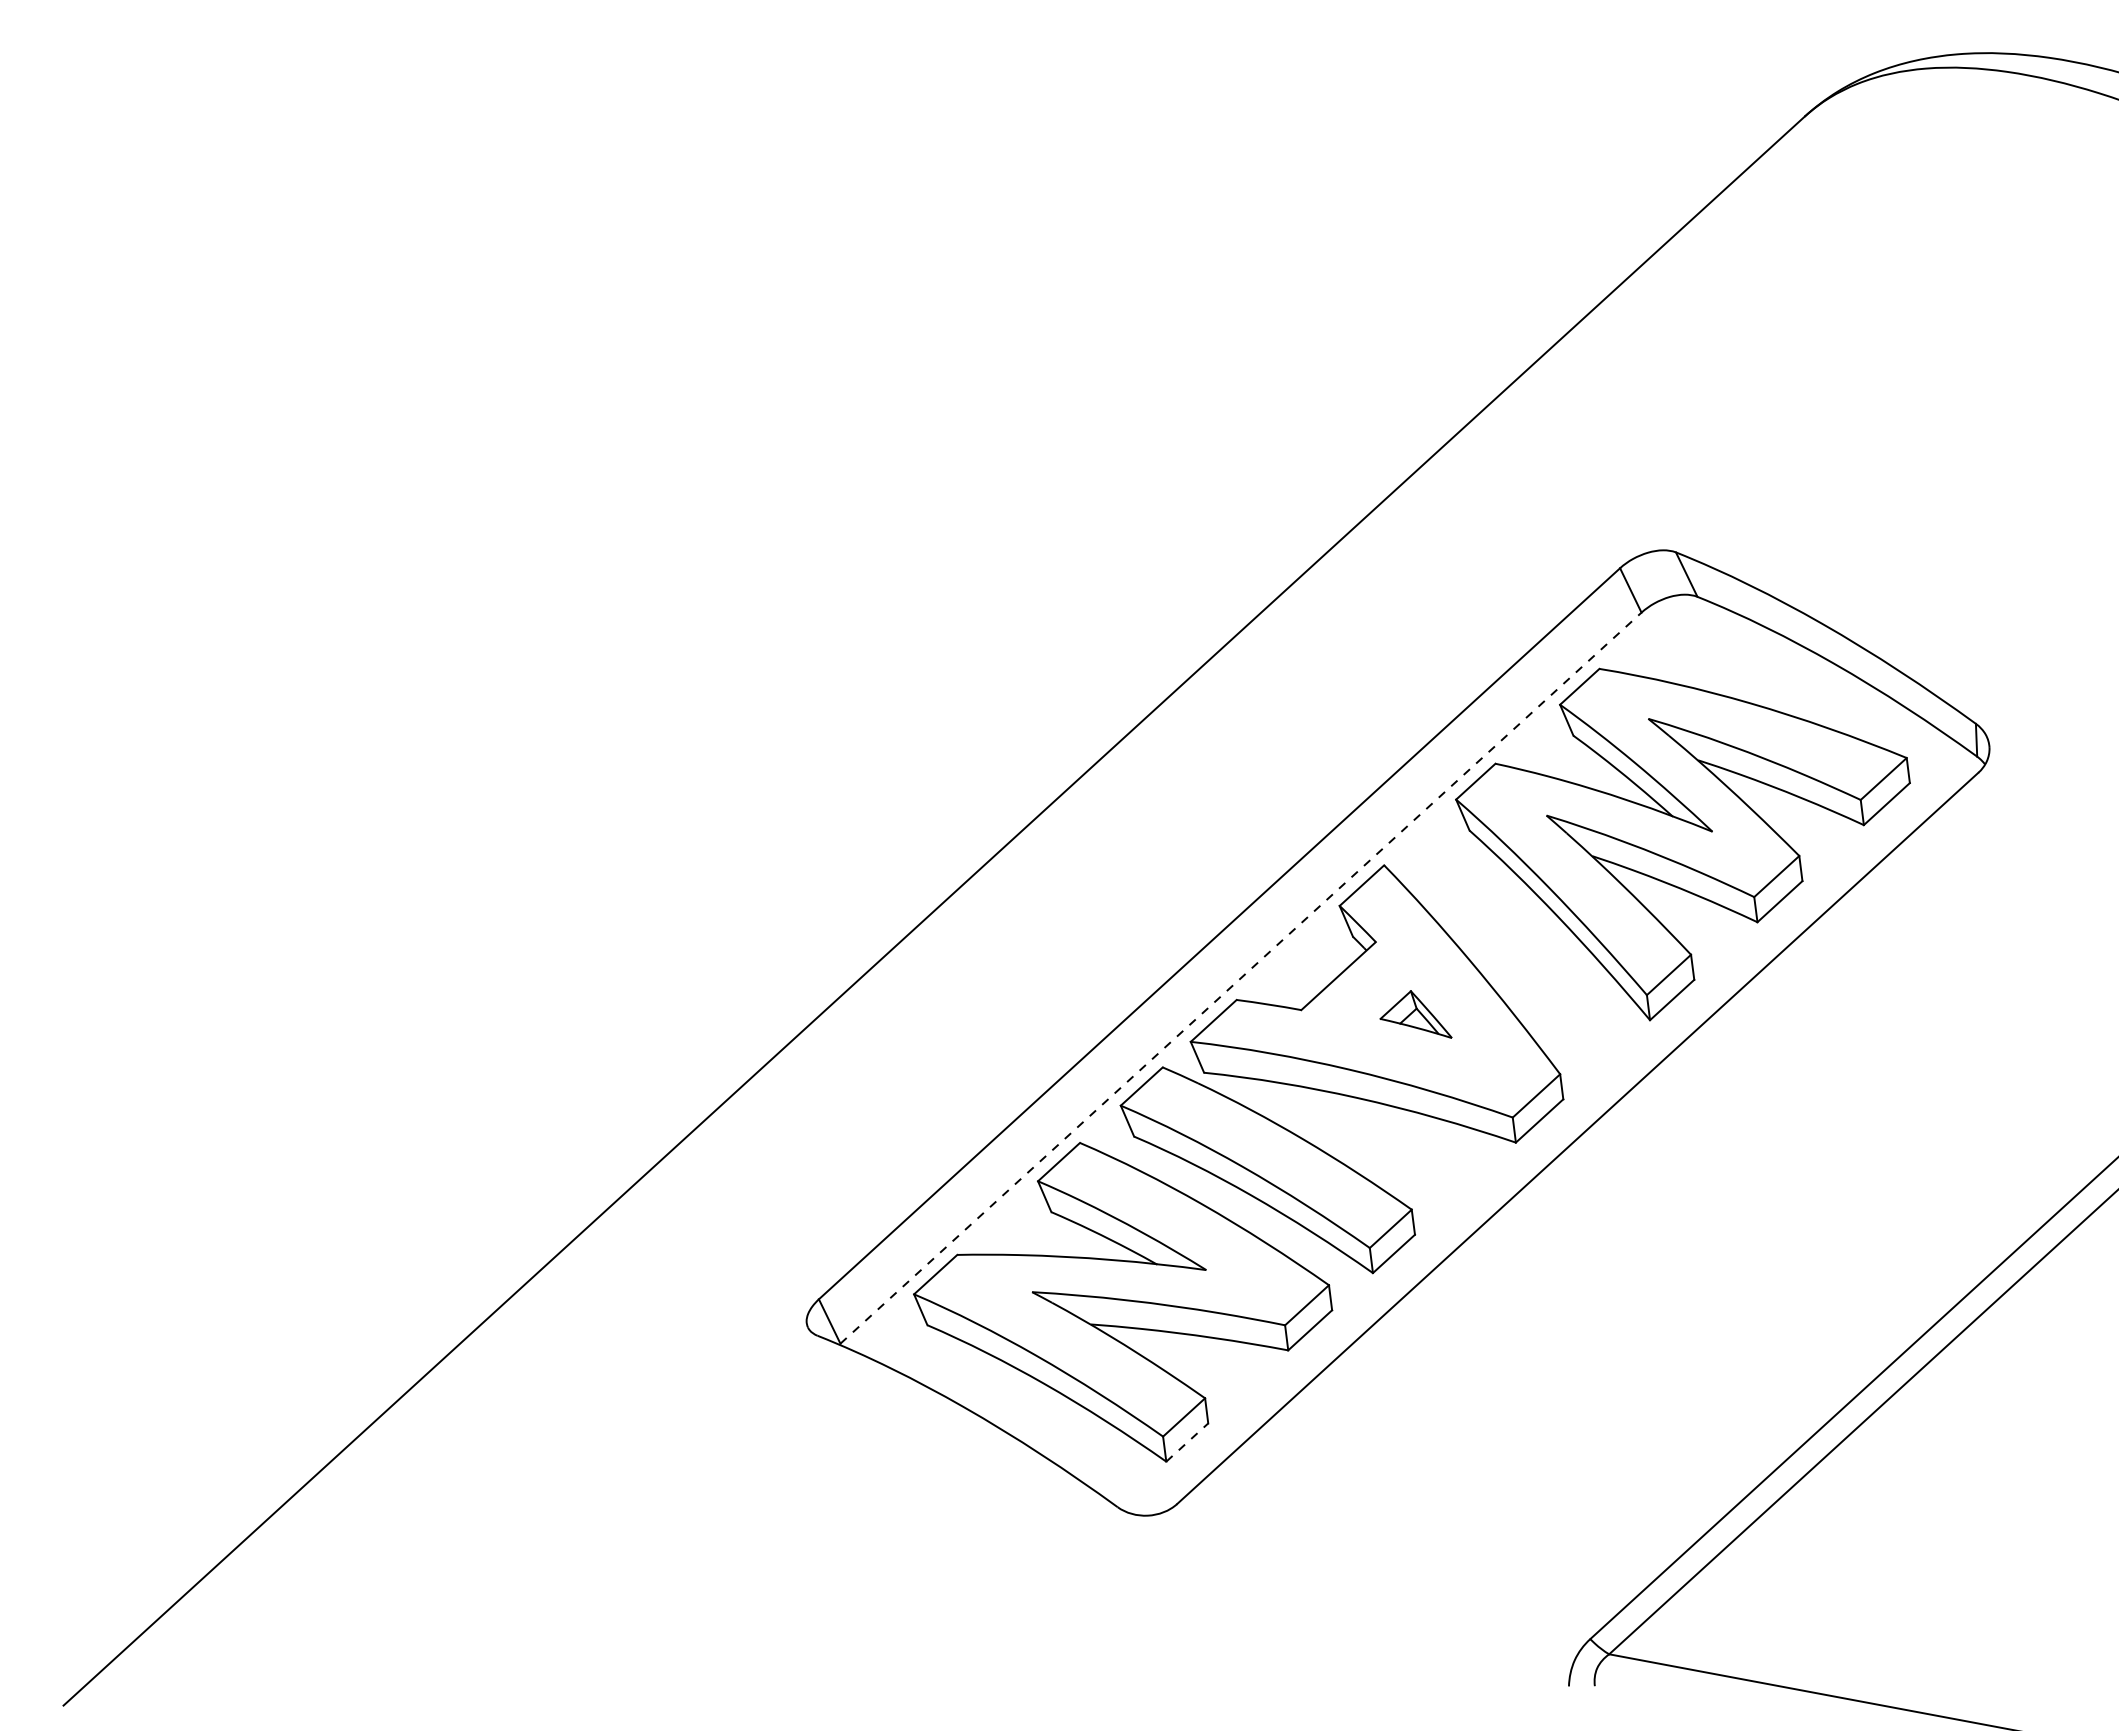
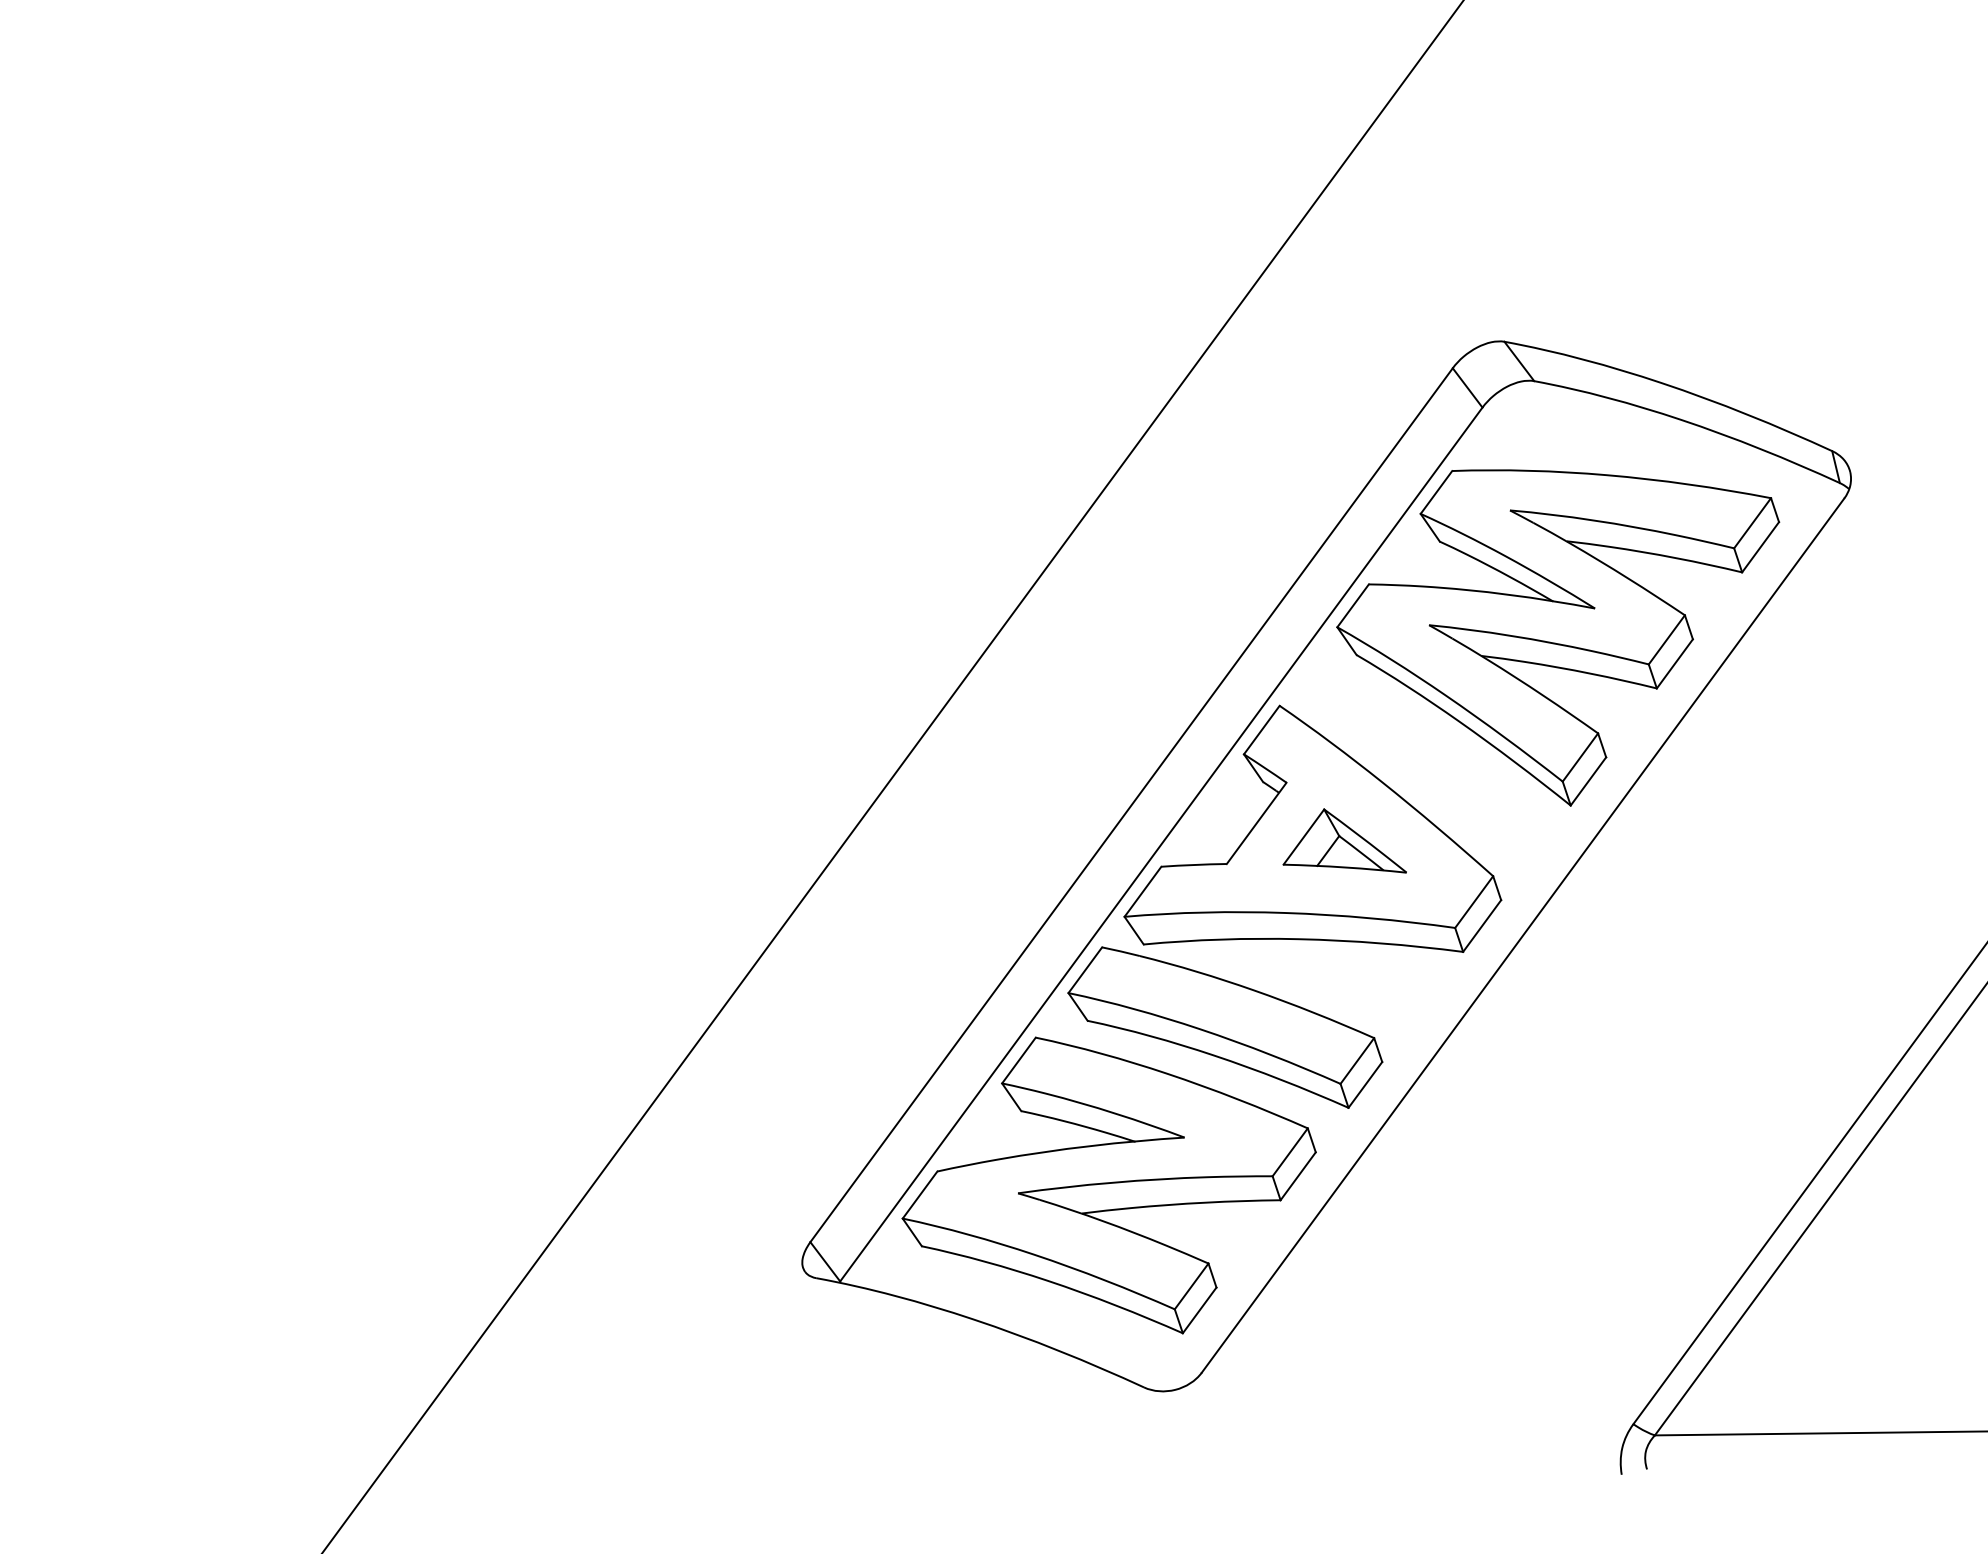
line: (1241, 977) -> (1161, 843), dashed -> solid
part: (1415, 1014) -> (1339, 845), size x1.67
line: (1187, 1442) -> (1199, 1310), dashed -> solid

